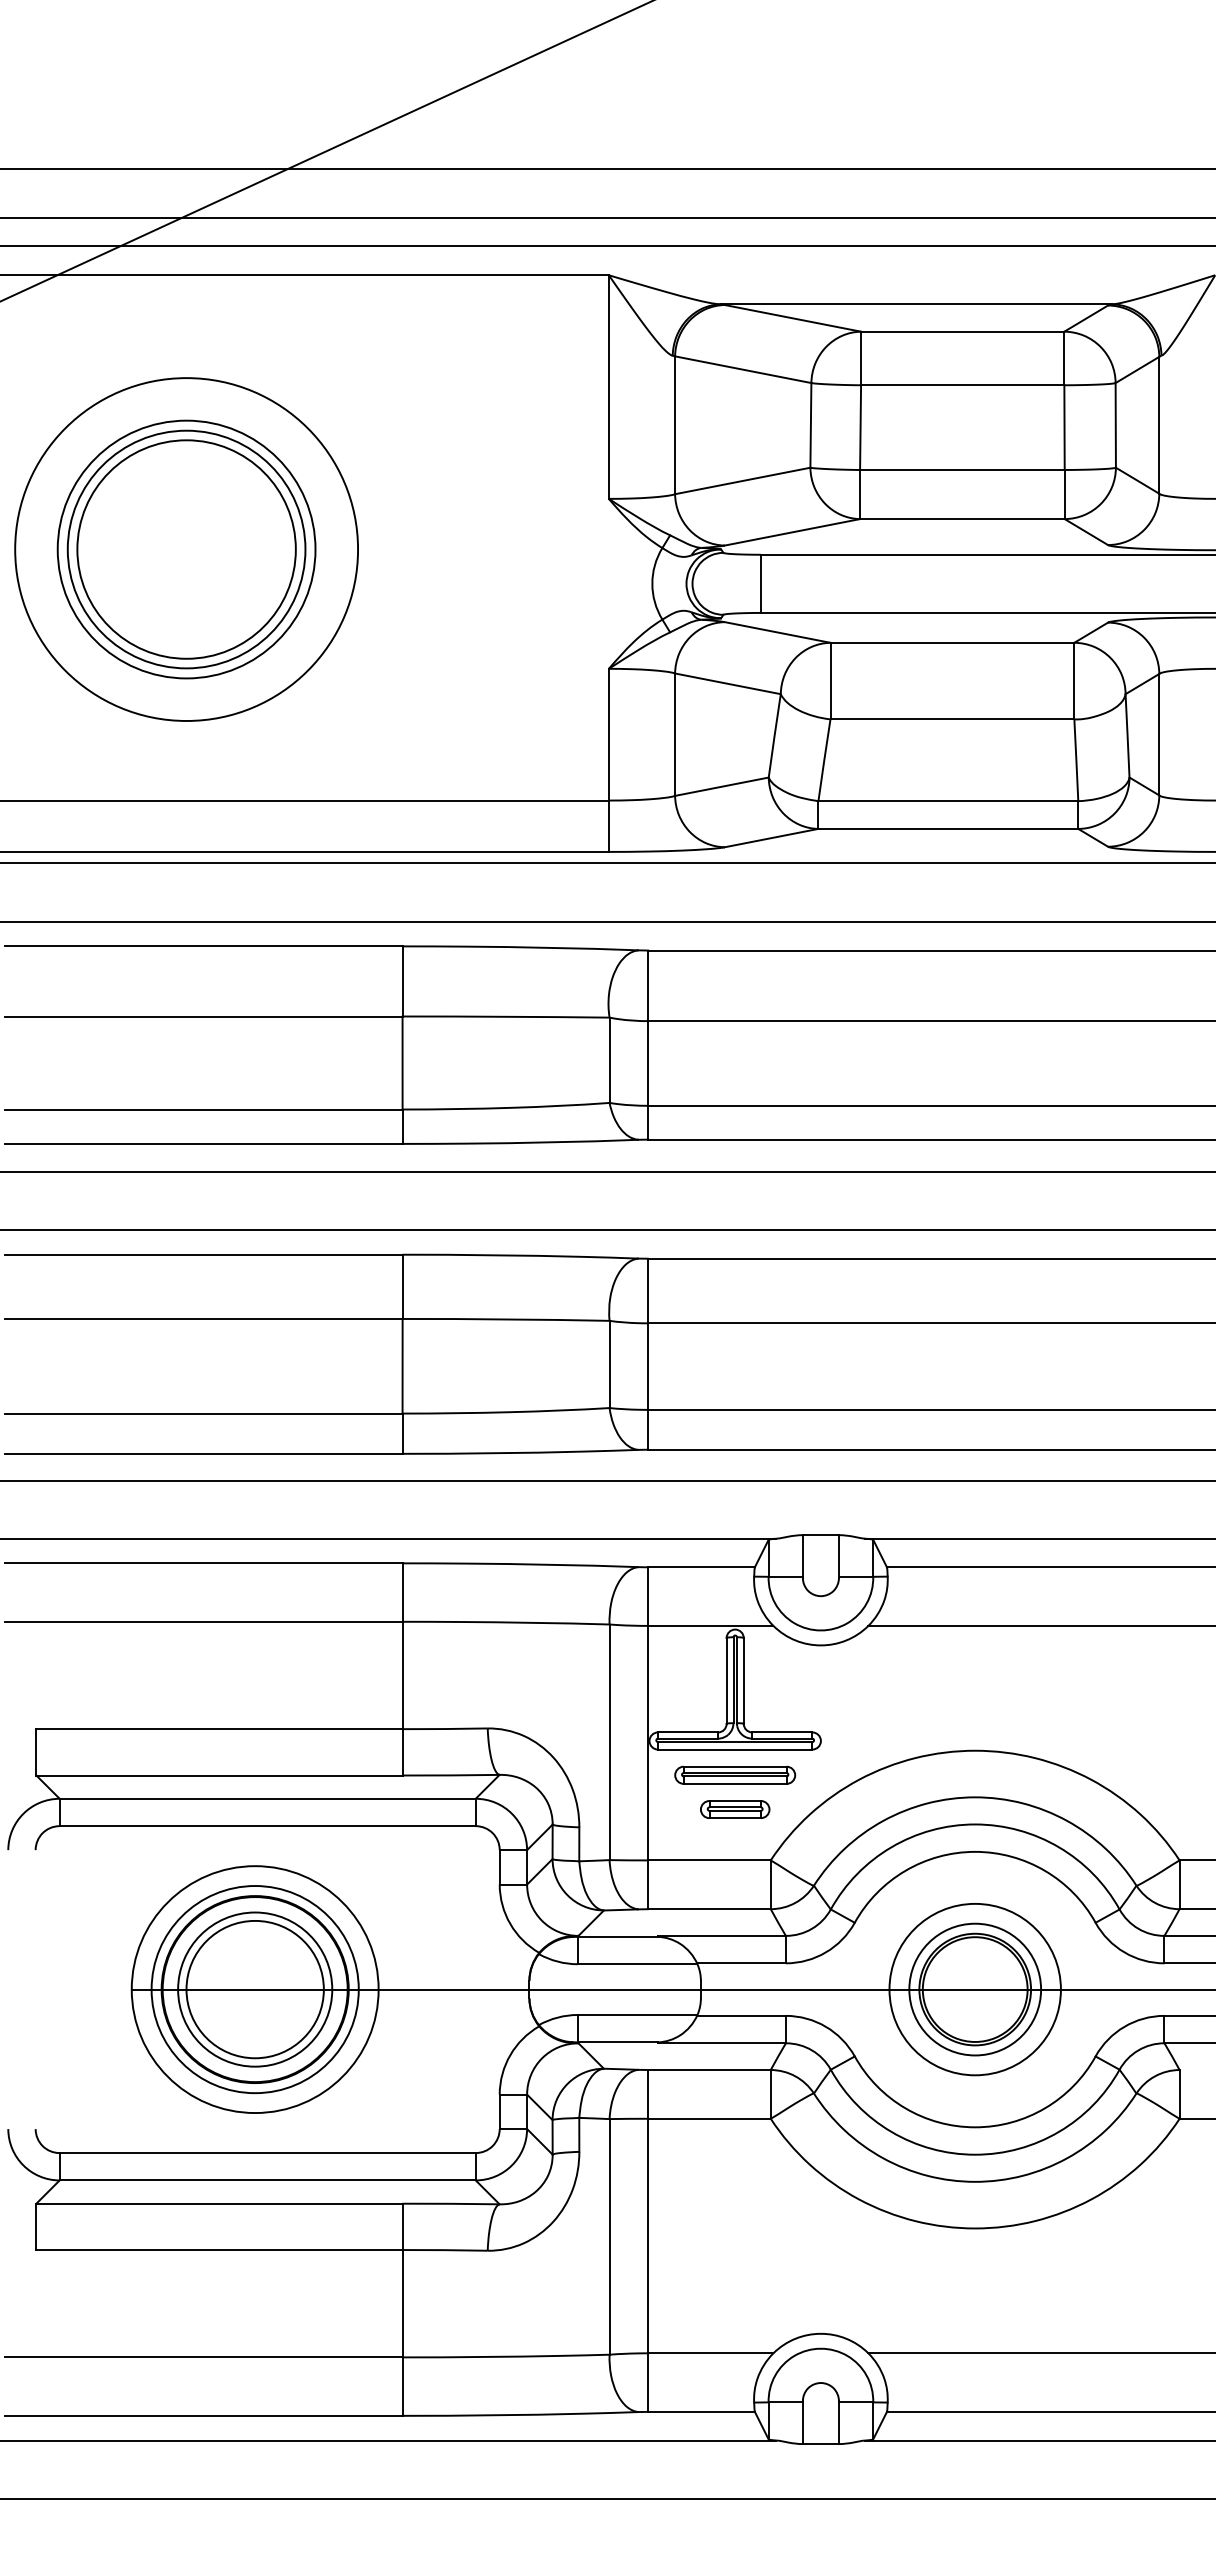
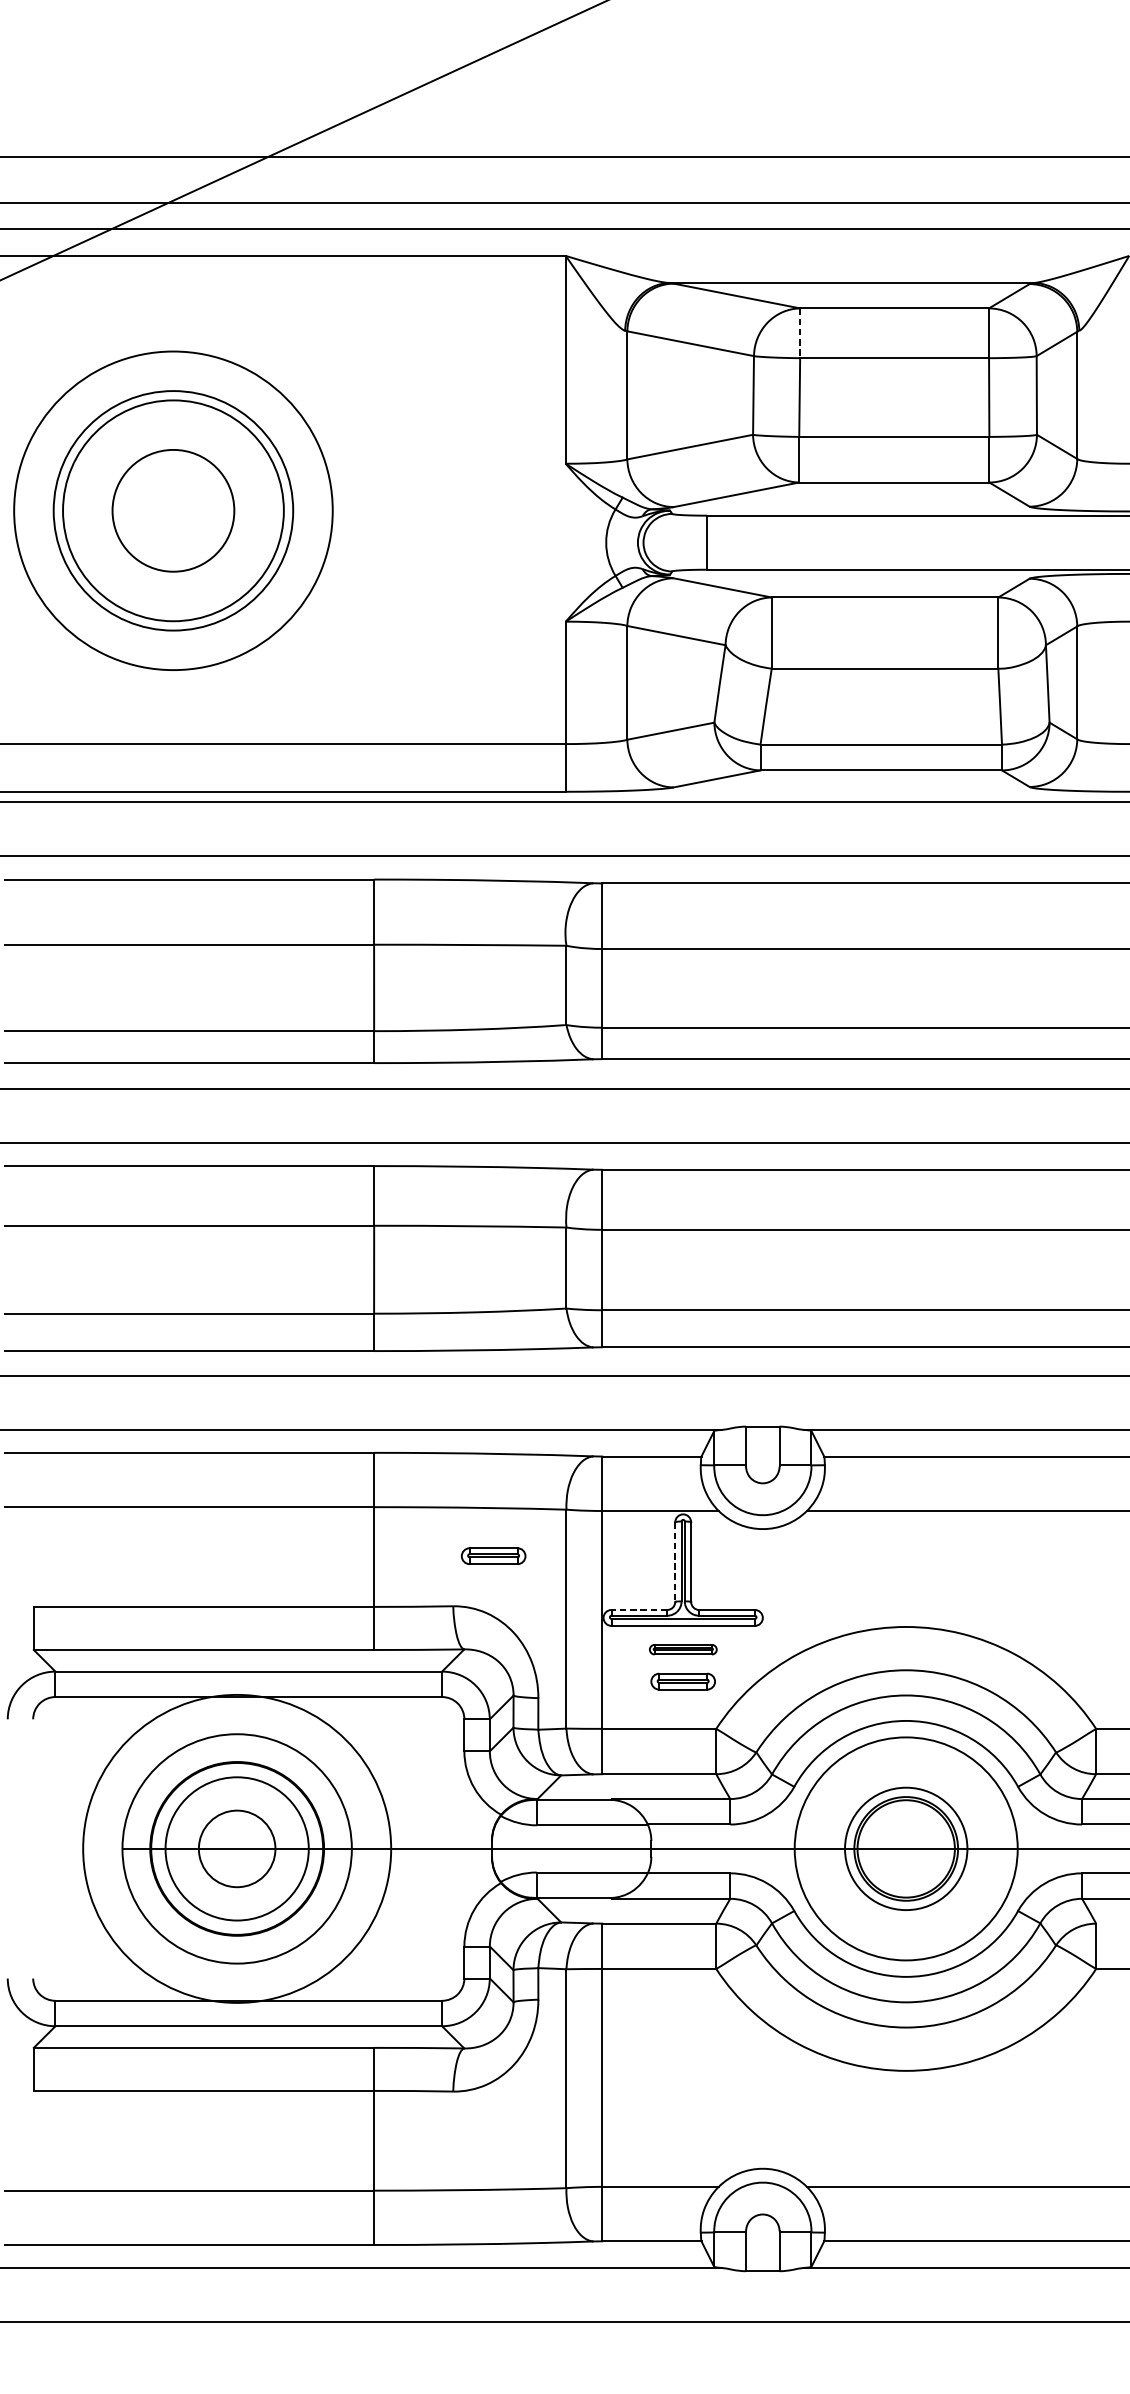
line: (861, 358) -> (800, 333), solid -> dashed
circle: (186, 549) -> (173, 510), size x0.6
part: (531, 1674) -> (493, 1556), added
line: (726, 1681) -> (675, 1562), solid -> dashed
line: (687, 1732) -> (638, 1610), solid -> dashed
part: (735, 1774) -> (683, 1649), size x0.6
circle: (254, 1989) -> (236, 1848), size x0.6
circle: (254, 1989) -> (236, 1848), size x1.6
circle: (974, 1989) -> (905, 1848), size x1.4

